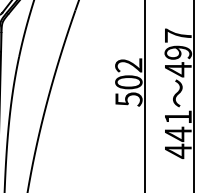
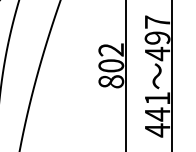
text: (128, 99) -> (110, 81), 502 -> 802

